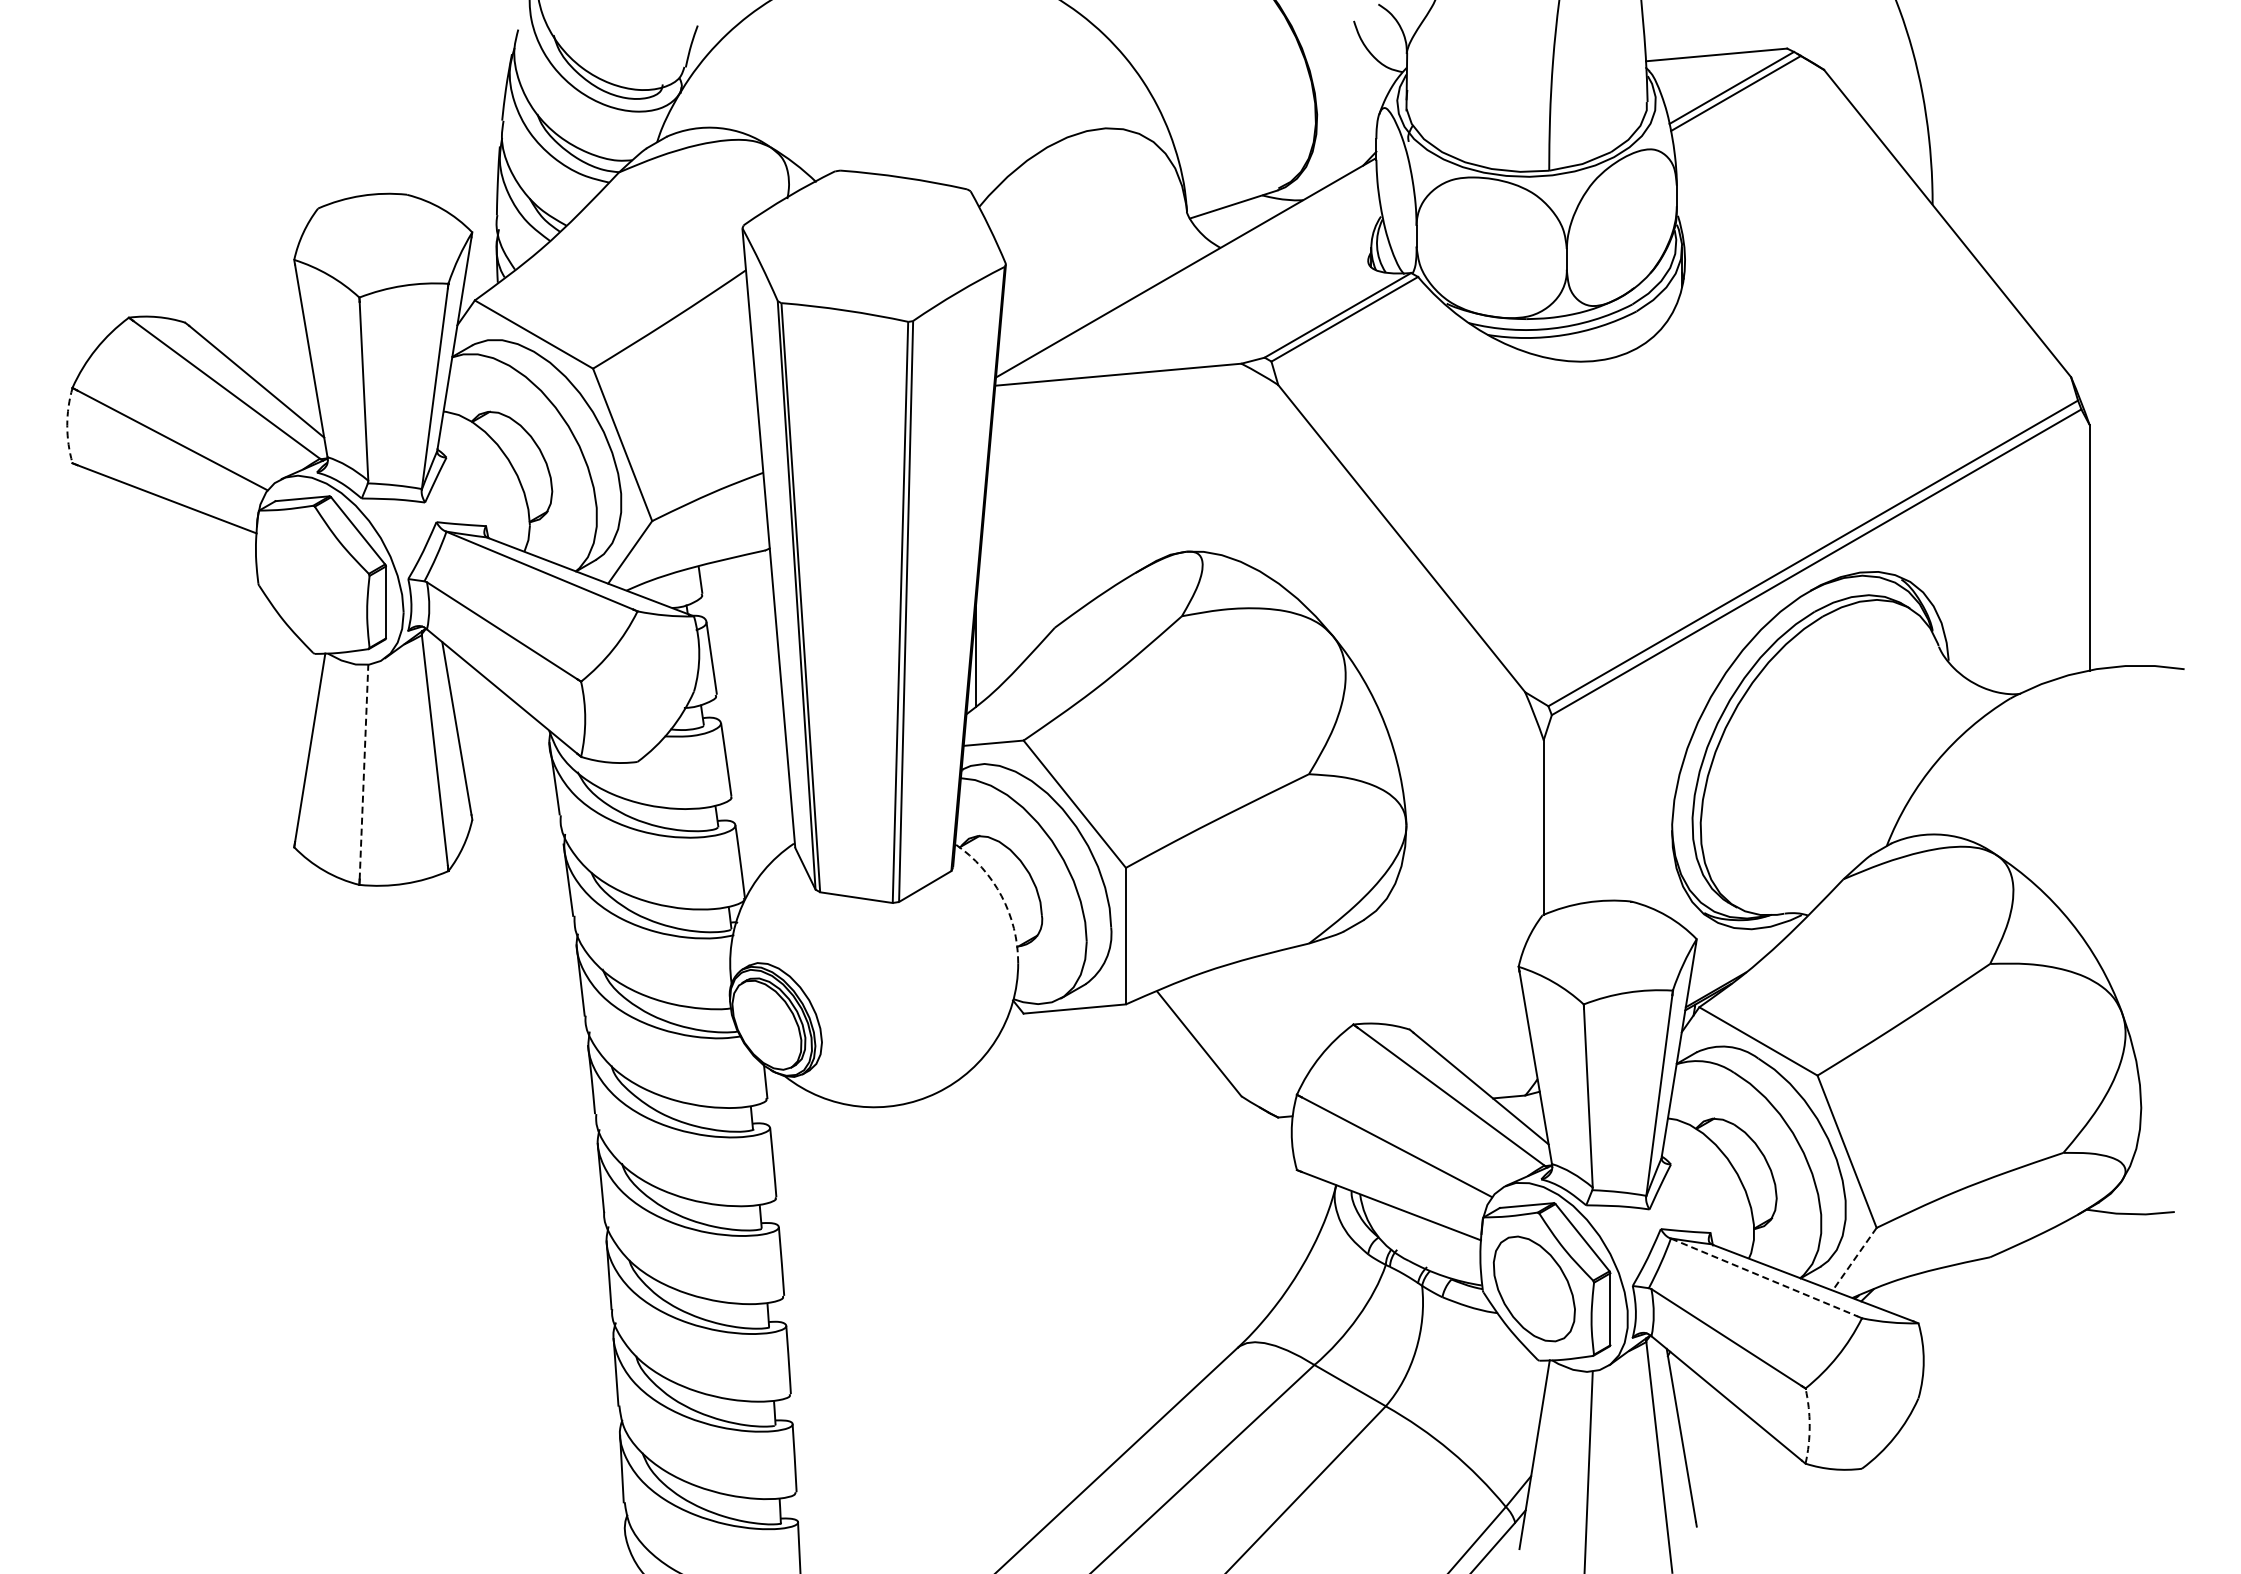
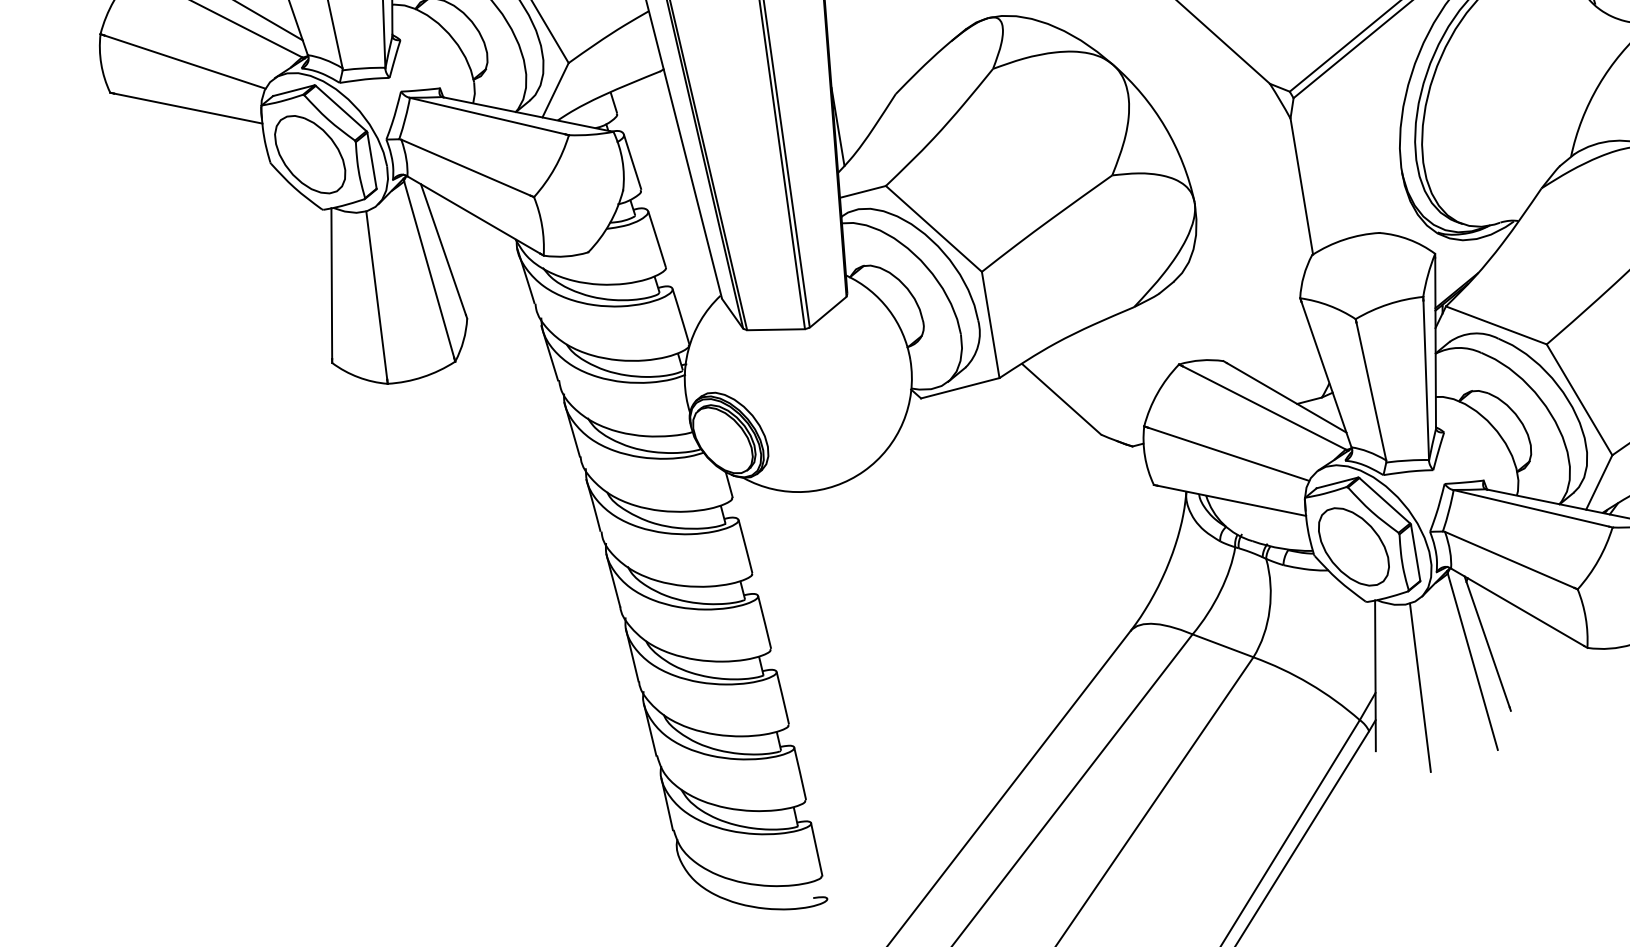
arc: (67, 425) -> (101, 64), dashed -> solid
part: (309, 581) -> (309, 154), added
line: (364, 772) -> (377, 295), dashed -> solid
arc: (1001, 896) -> (888, 310), dashed -> solid
line: (1854, 1259) -> (1599, 482), dashed -> solid
line: (1764, 1277) -> (1531, 508), dashed -> solid
arc: (1809, 1426) -> (1585, 618), dashed -> solid

